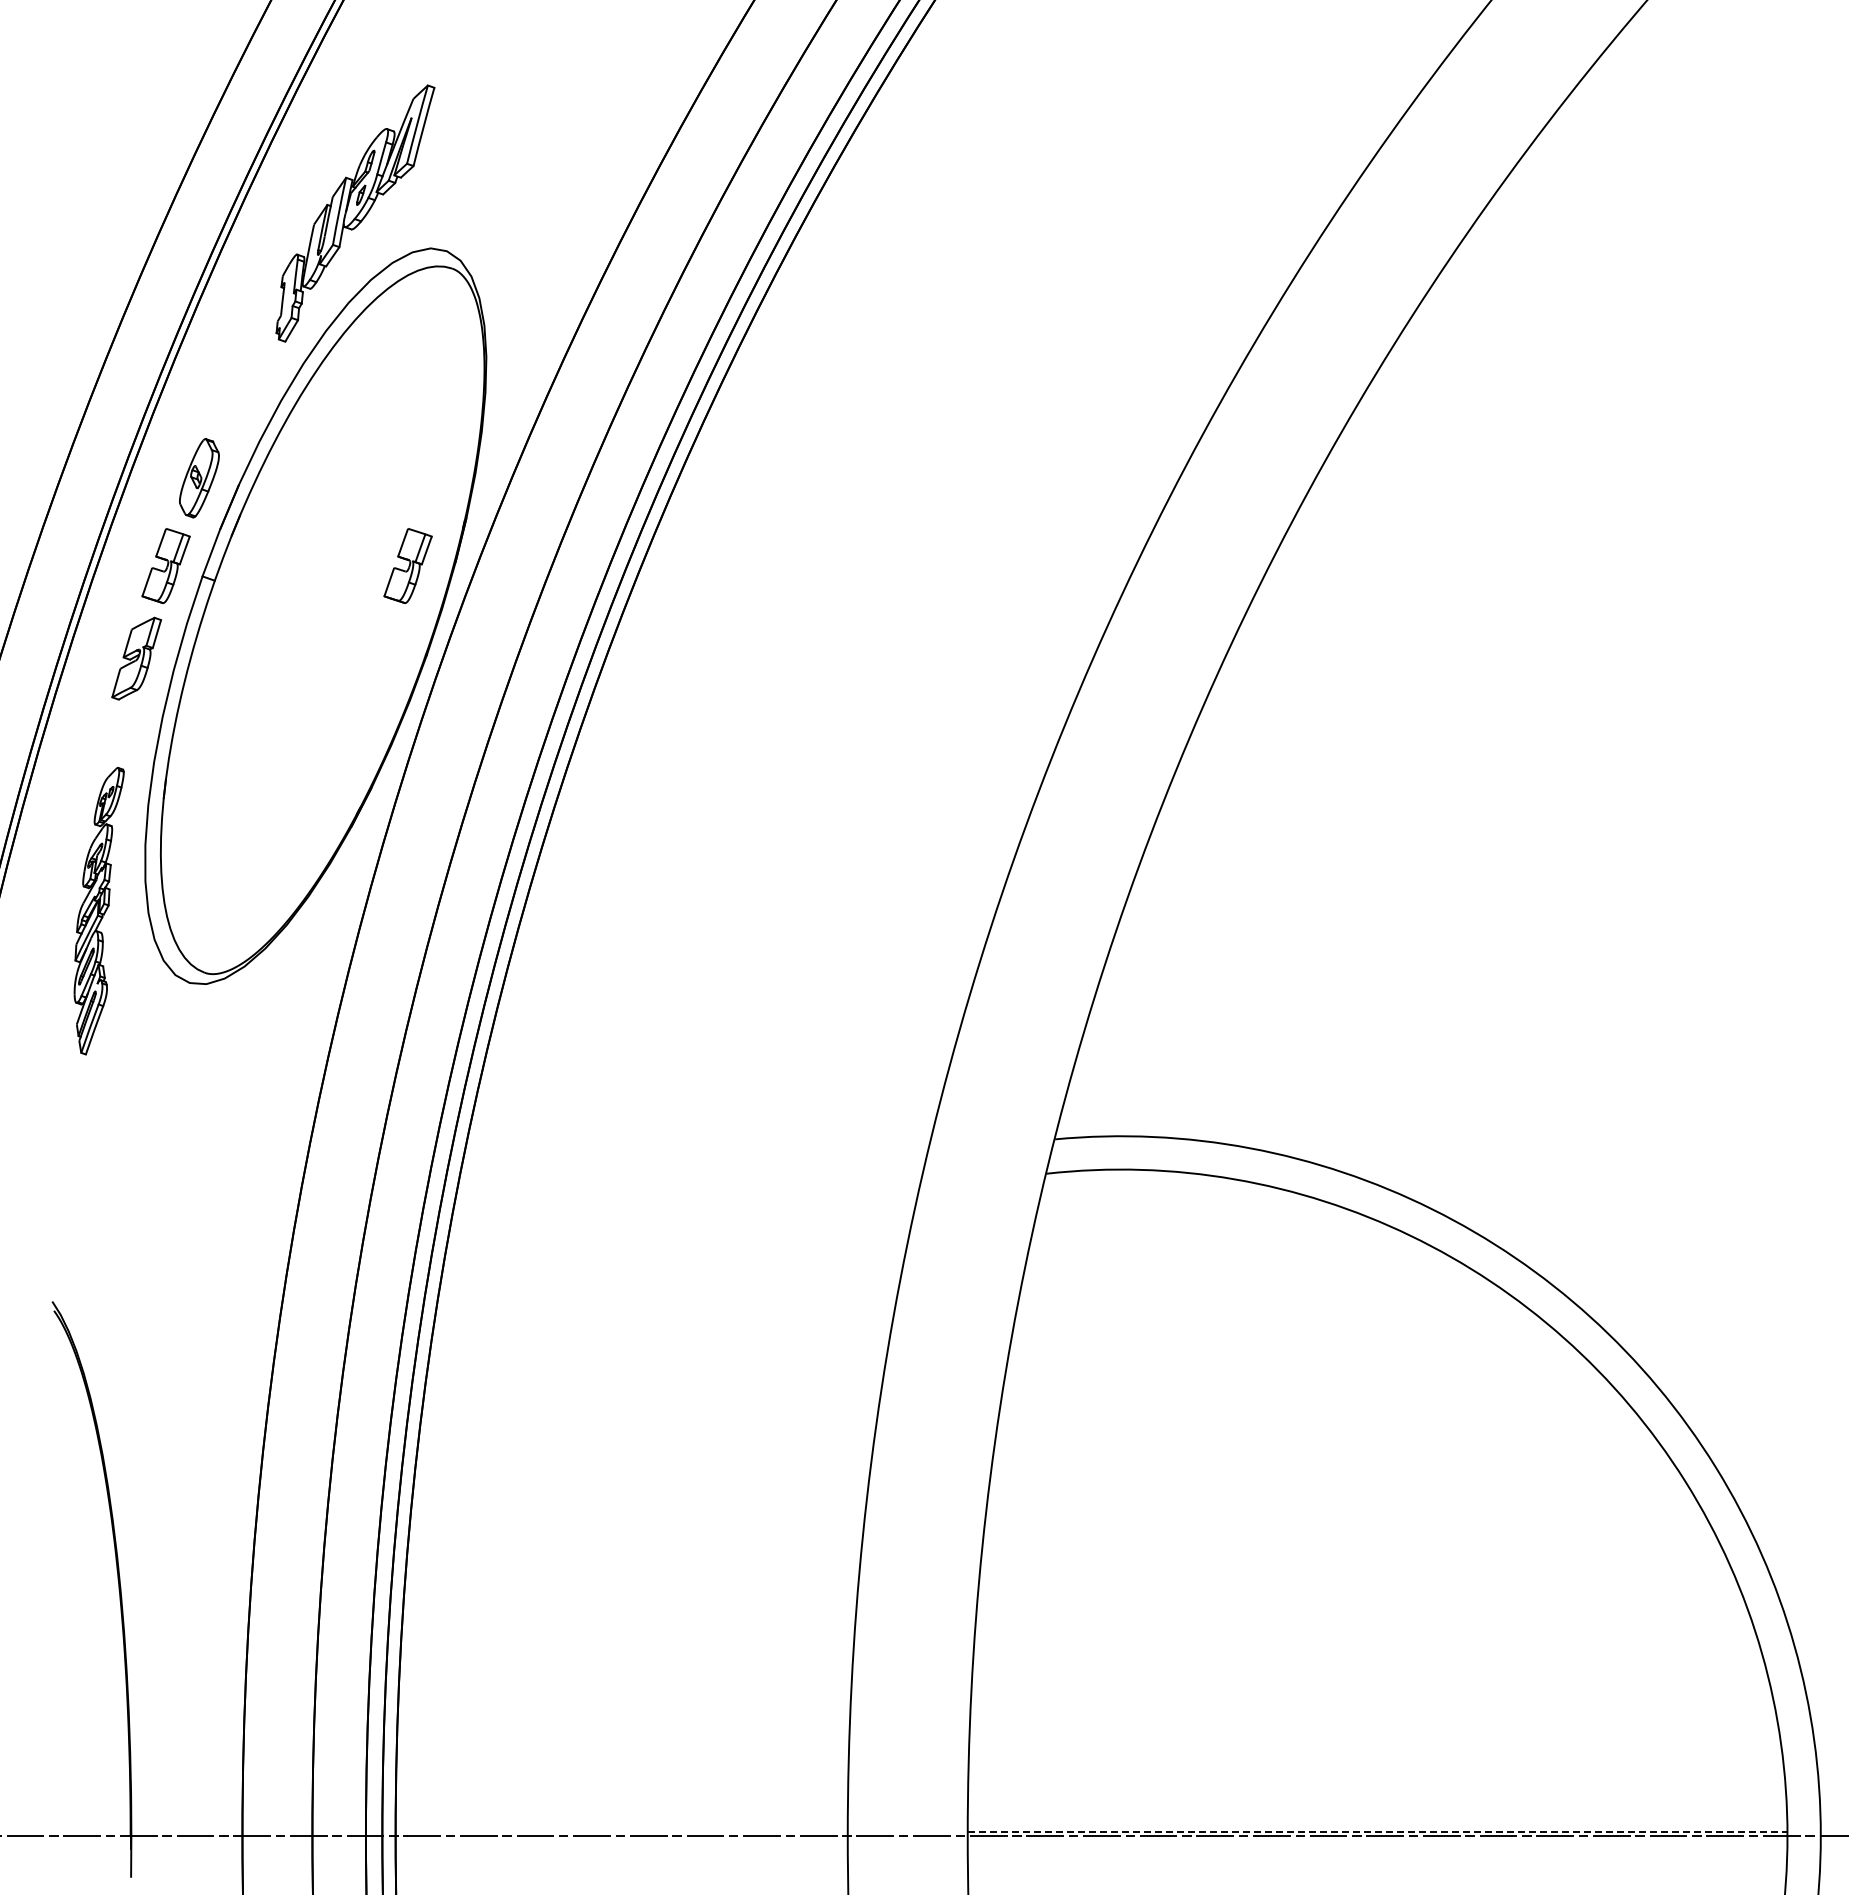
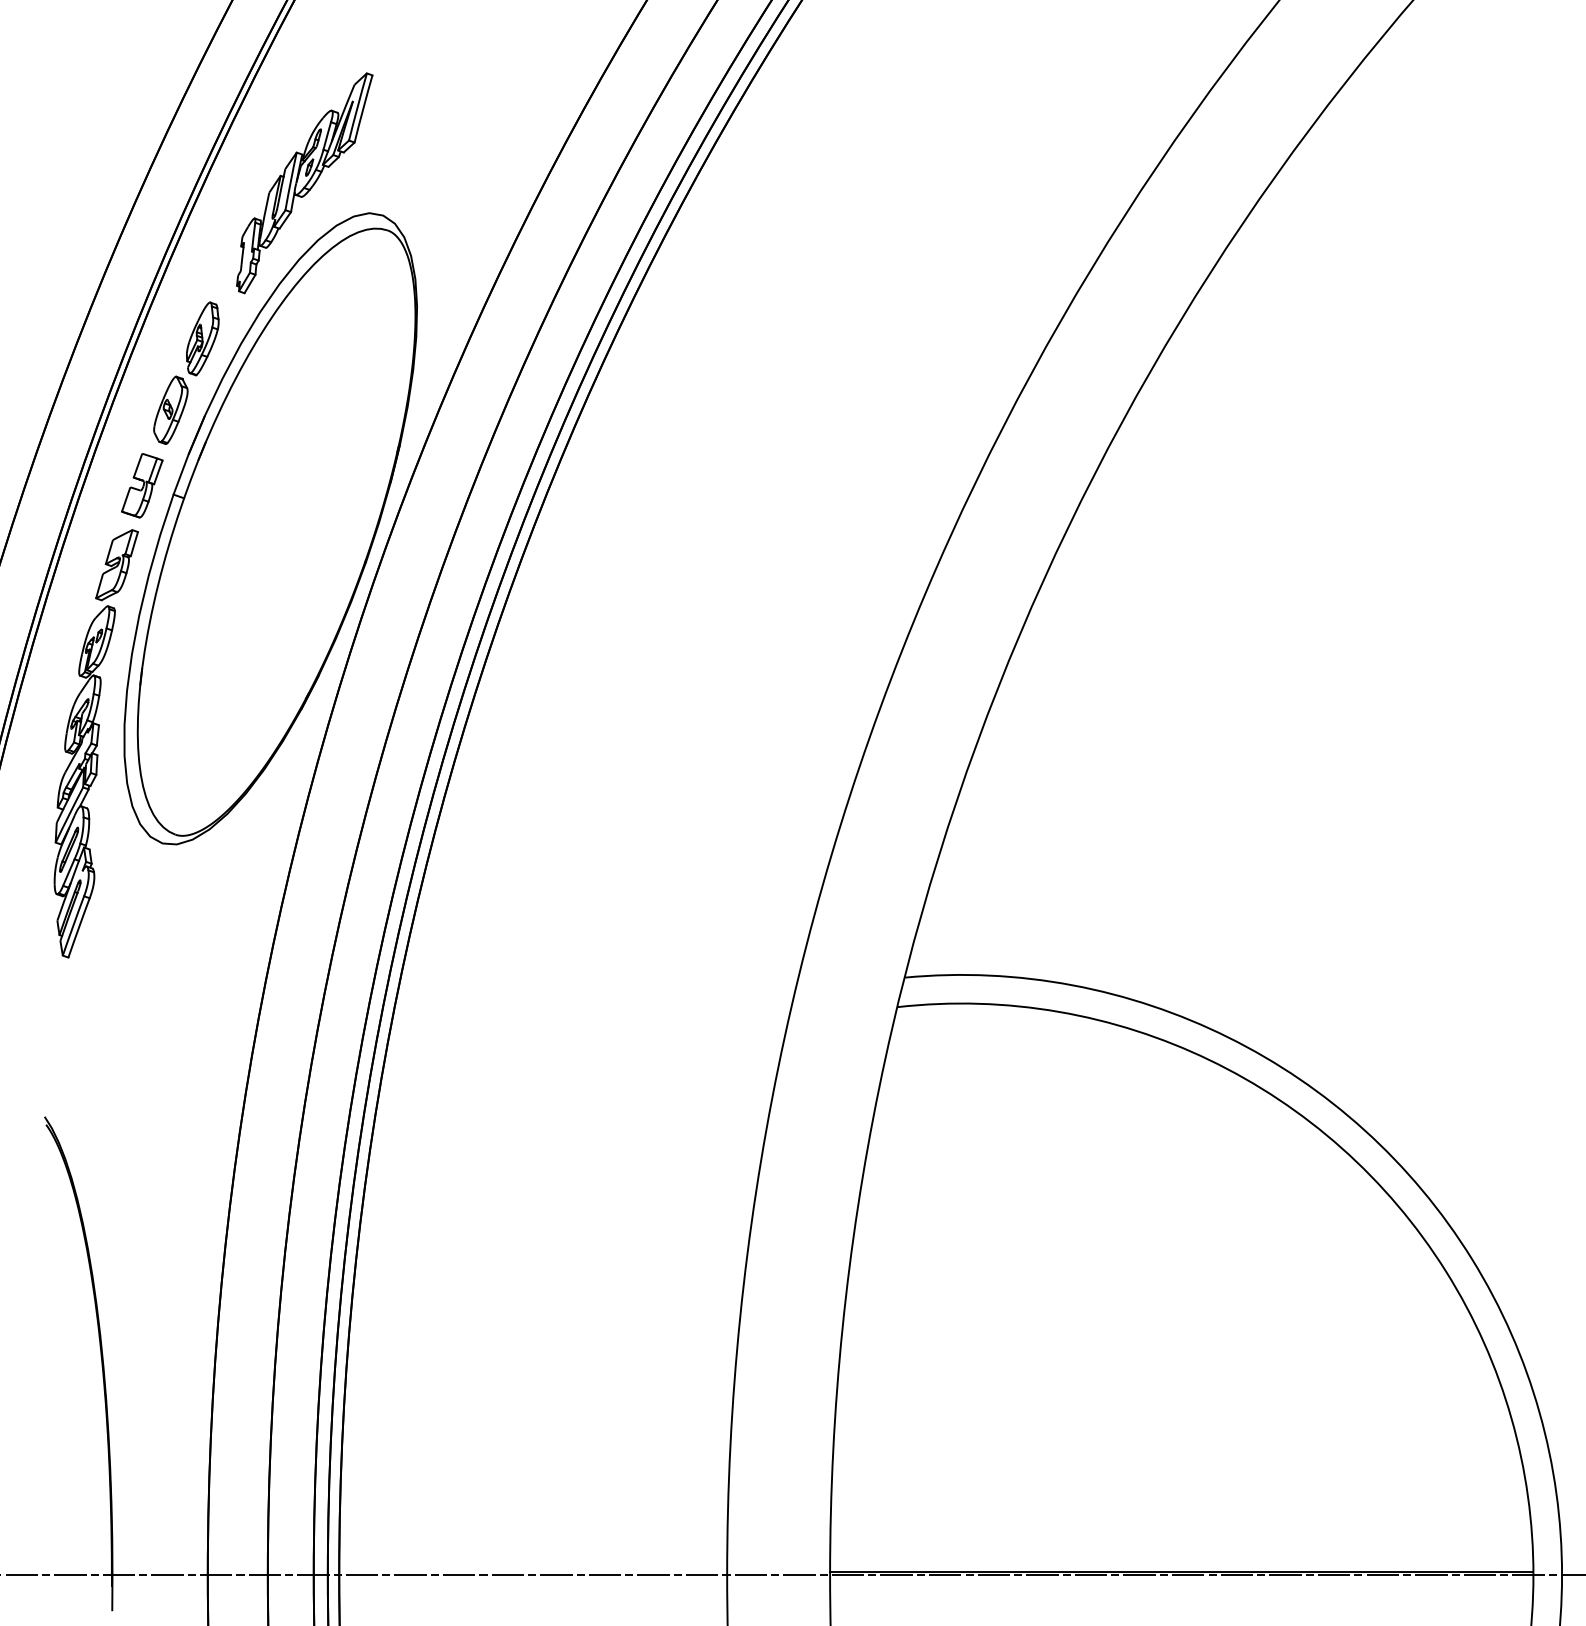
part: (236, 394) -> (202, 338), added
part: (407, 565) -> (349, 485), removed
part: (99, 910) -> (85, 781), size x1.43
line: (1377, 1831) -> (1181, 1571), dashed -> solid

